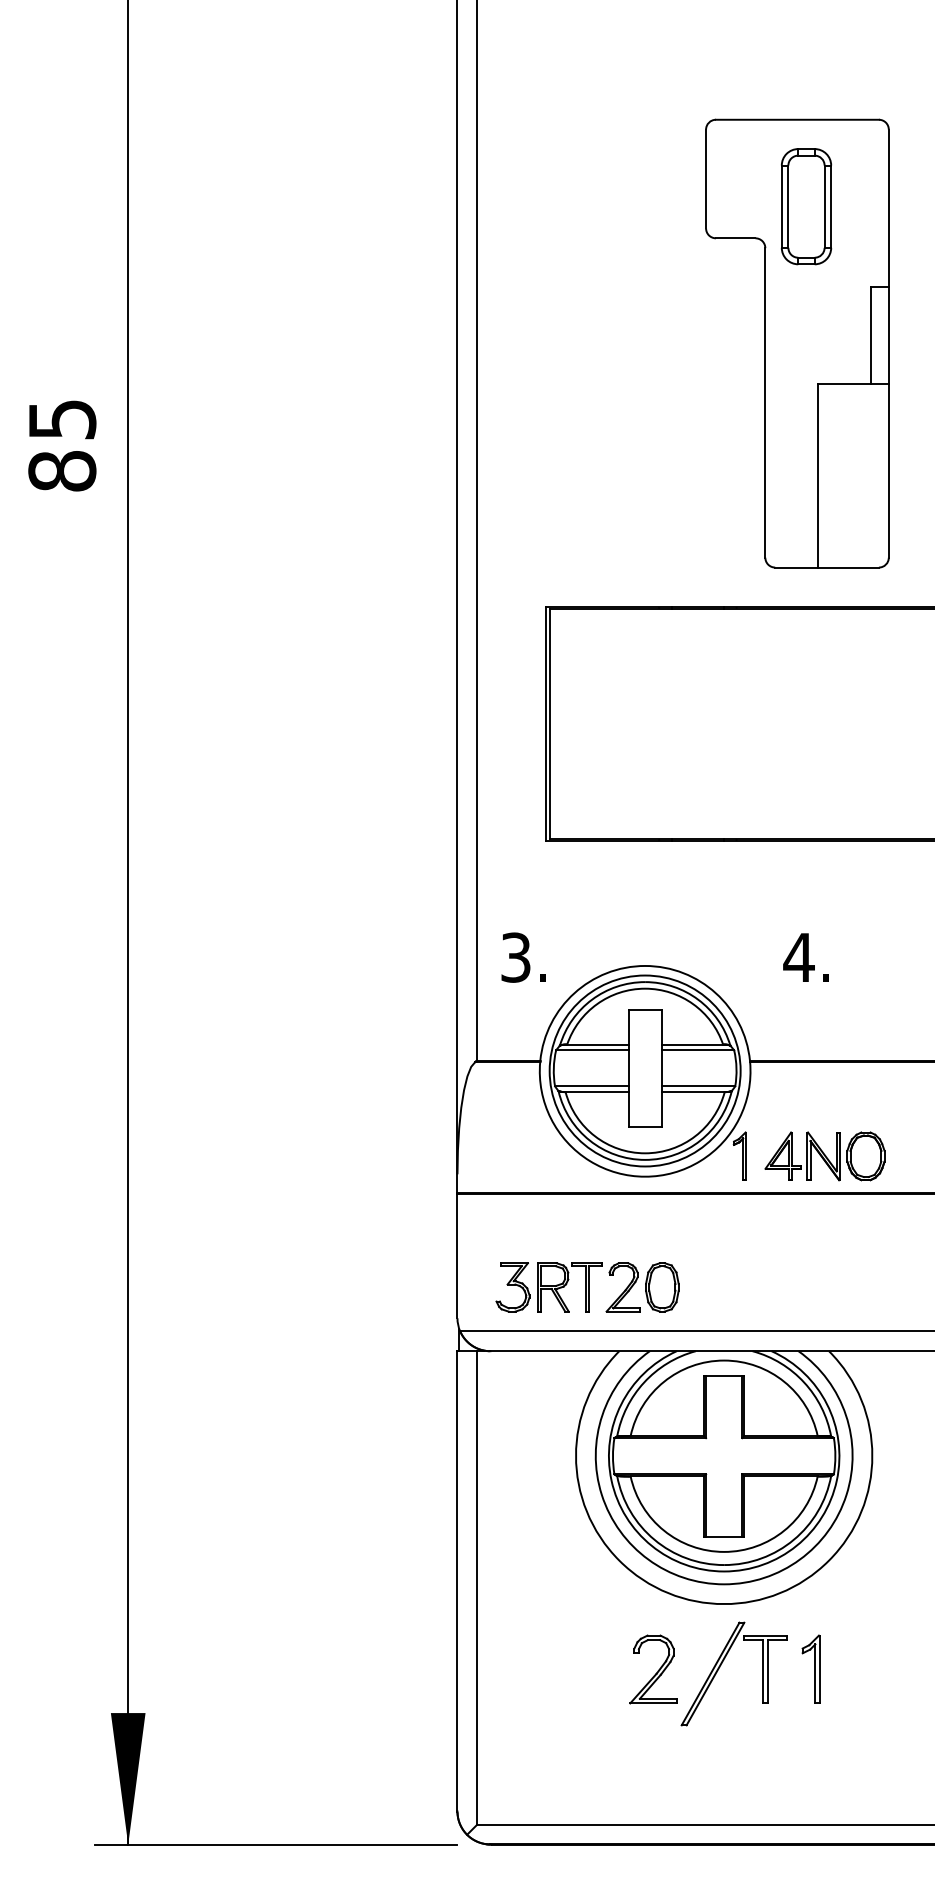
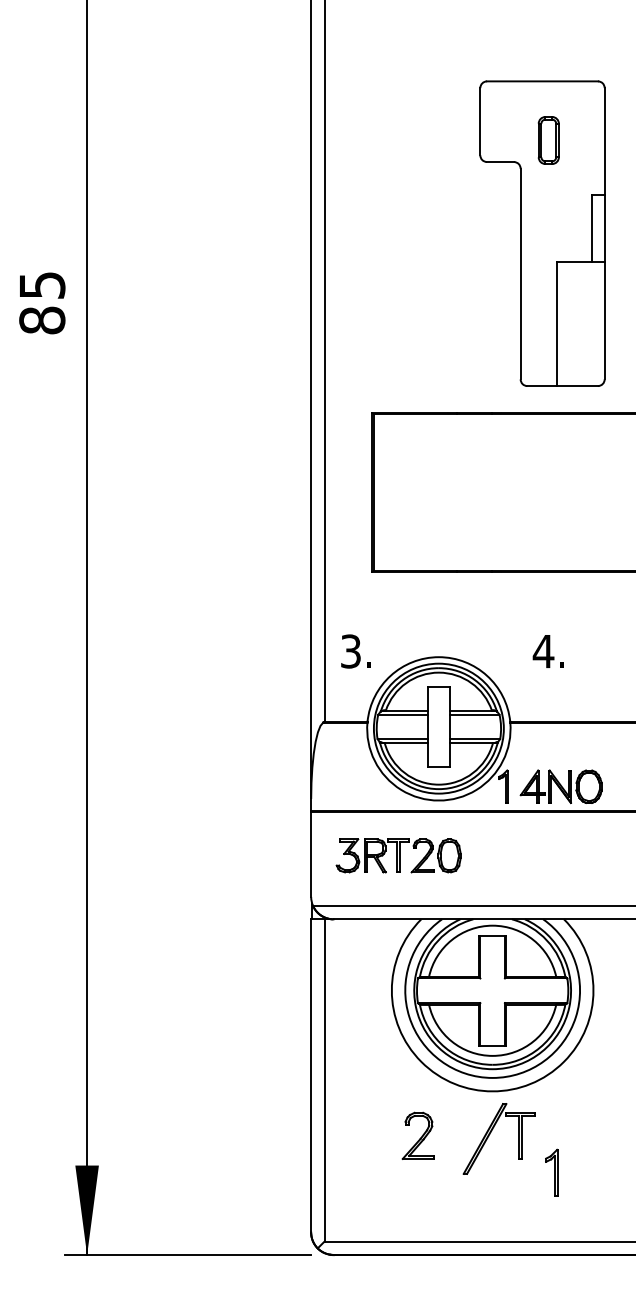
part: (806, 206) -> (548, 140), size x0.6
part: (587, 1286) -> (398, 855), moved
part: (651, 1668) -> (417, 1135), moved
part: (810, 1668) -> (551, 1172), moved

